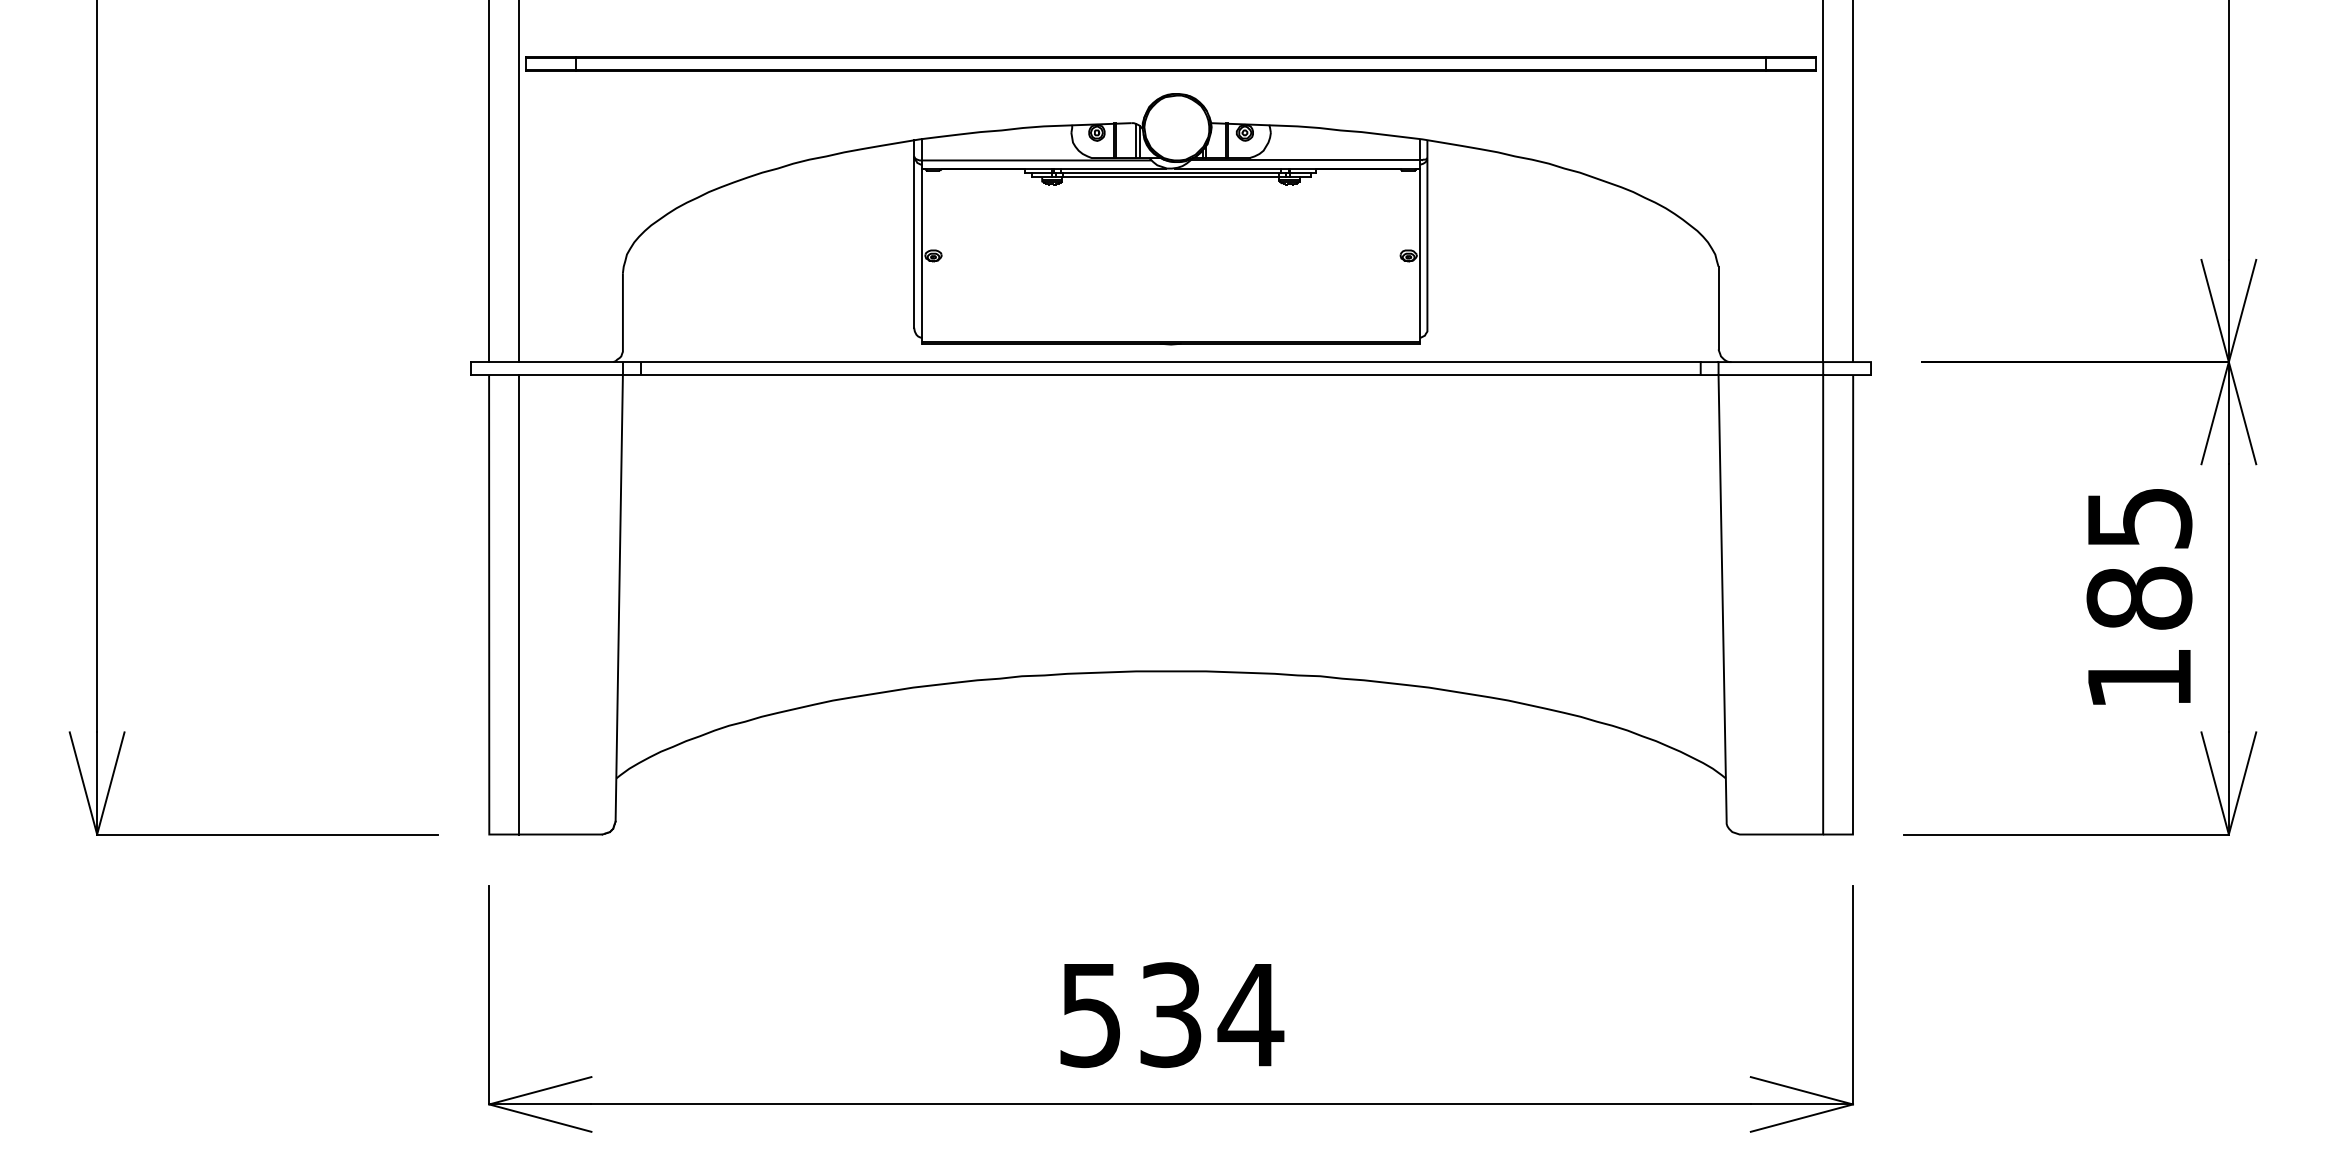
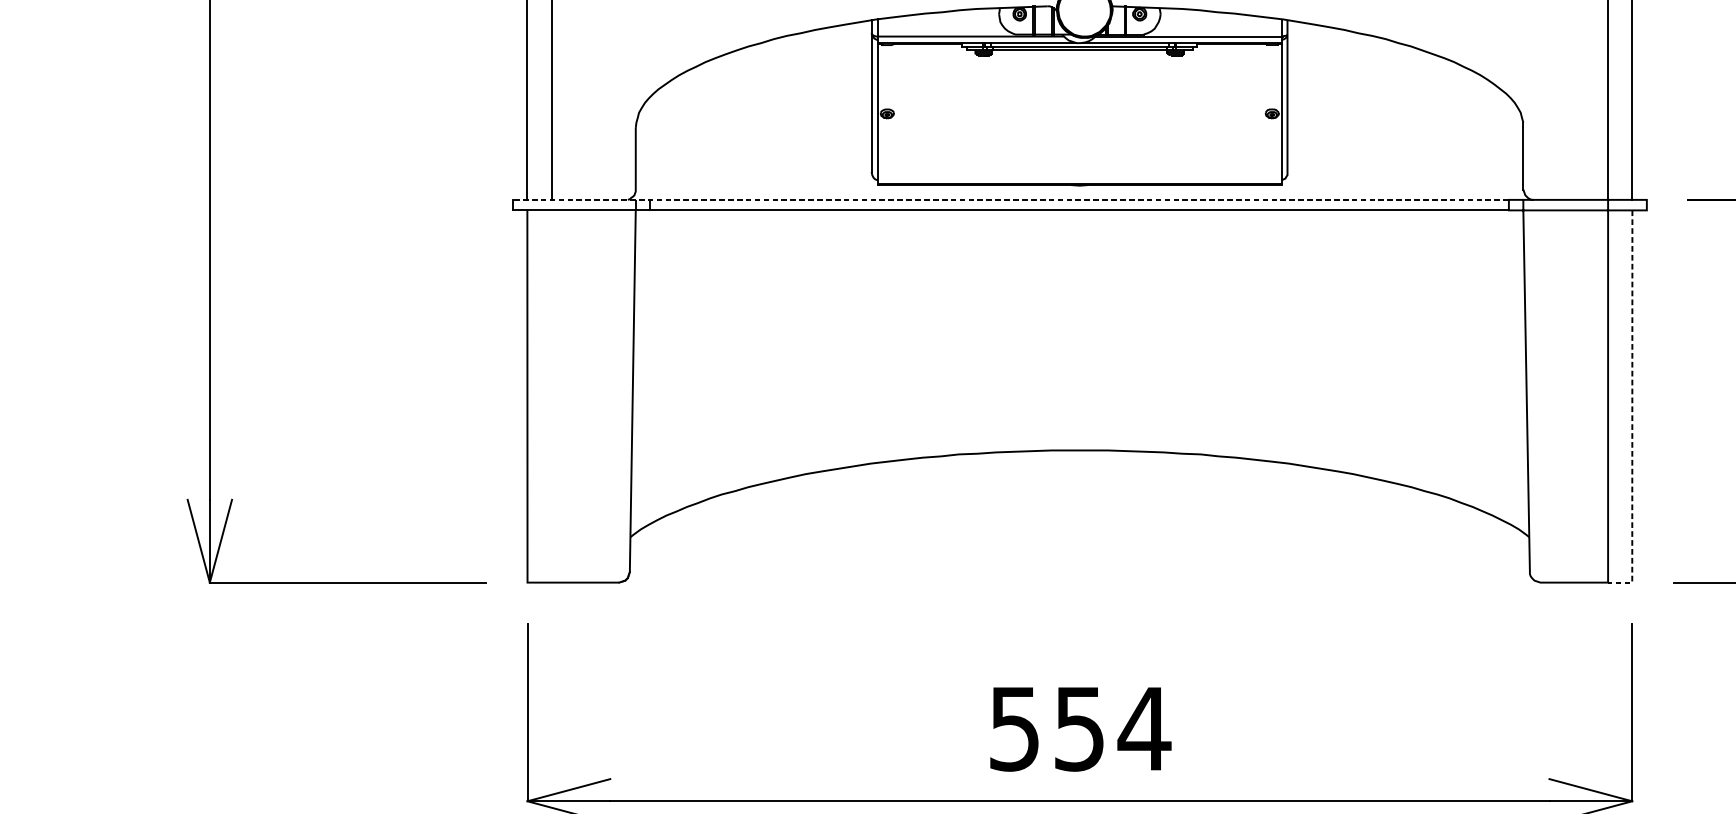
line: (1085, 362) -> (1010, 200), solid -> dashed
line: (519, 604) -> (551, 396), removed
line: (1853, 620) -> (1632, 409), solid -> dashed
text: (1170, 1014) -> (1079, 728), 534 -> 554

